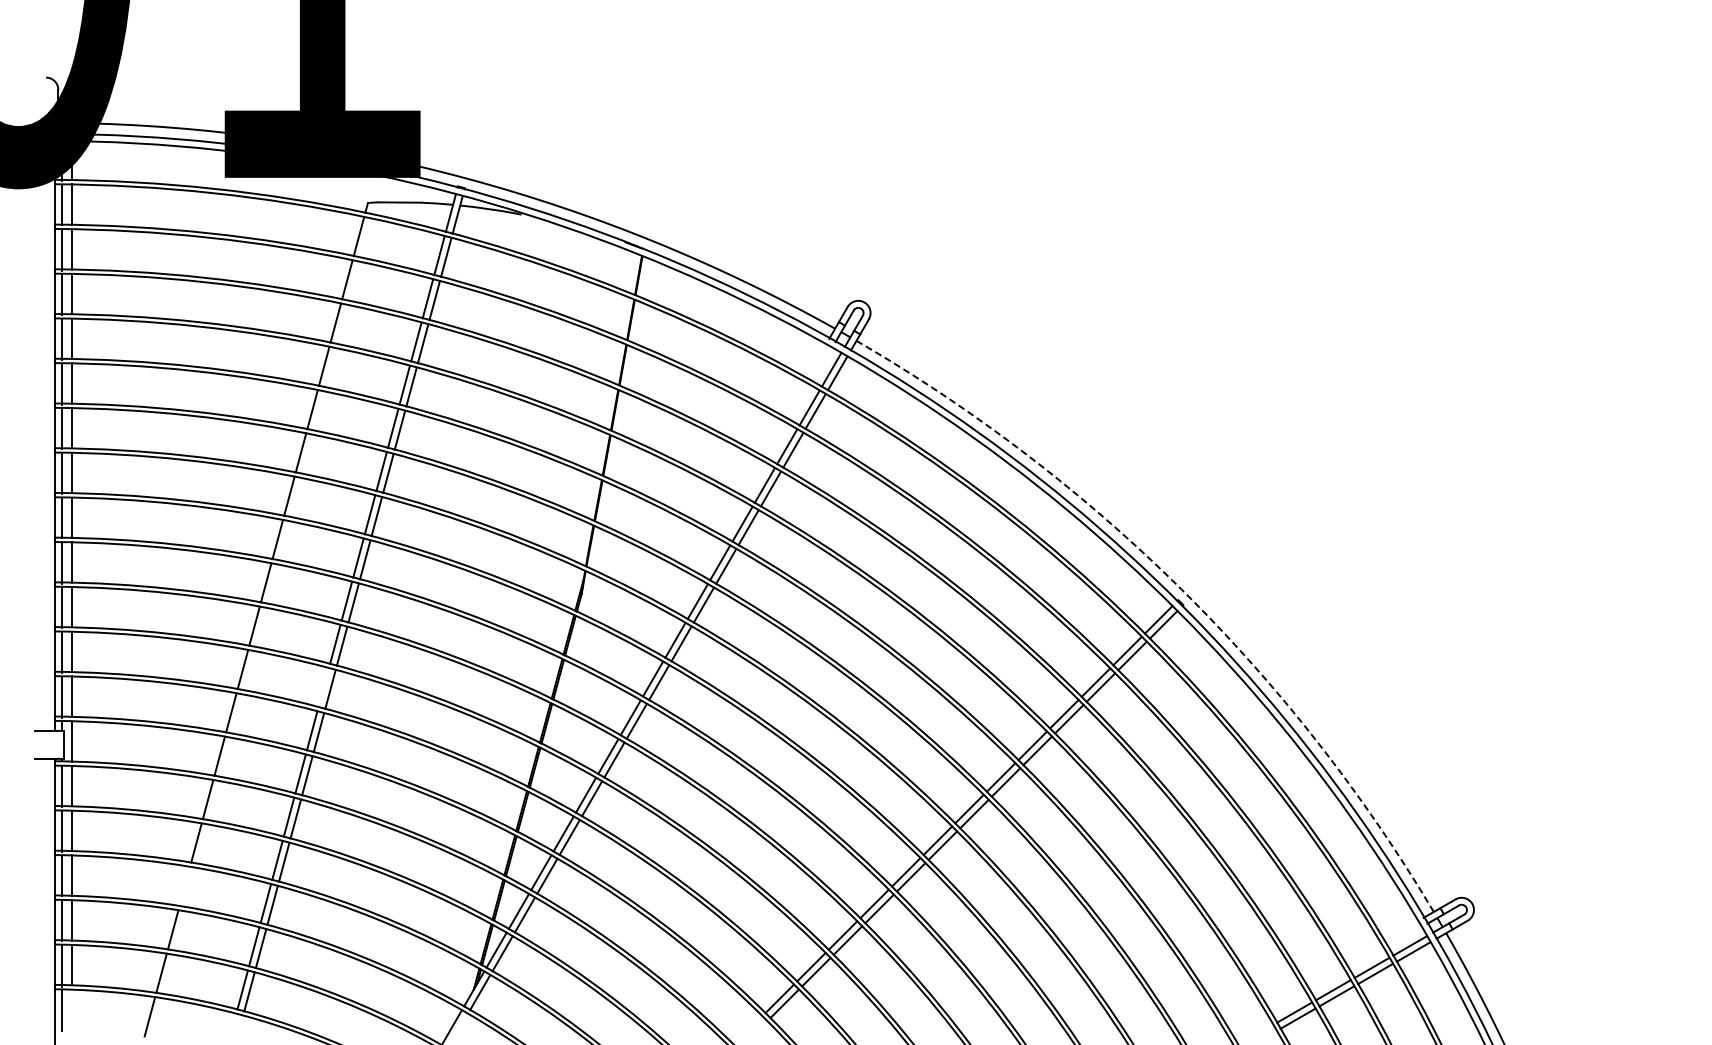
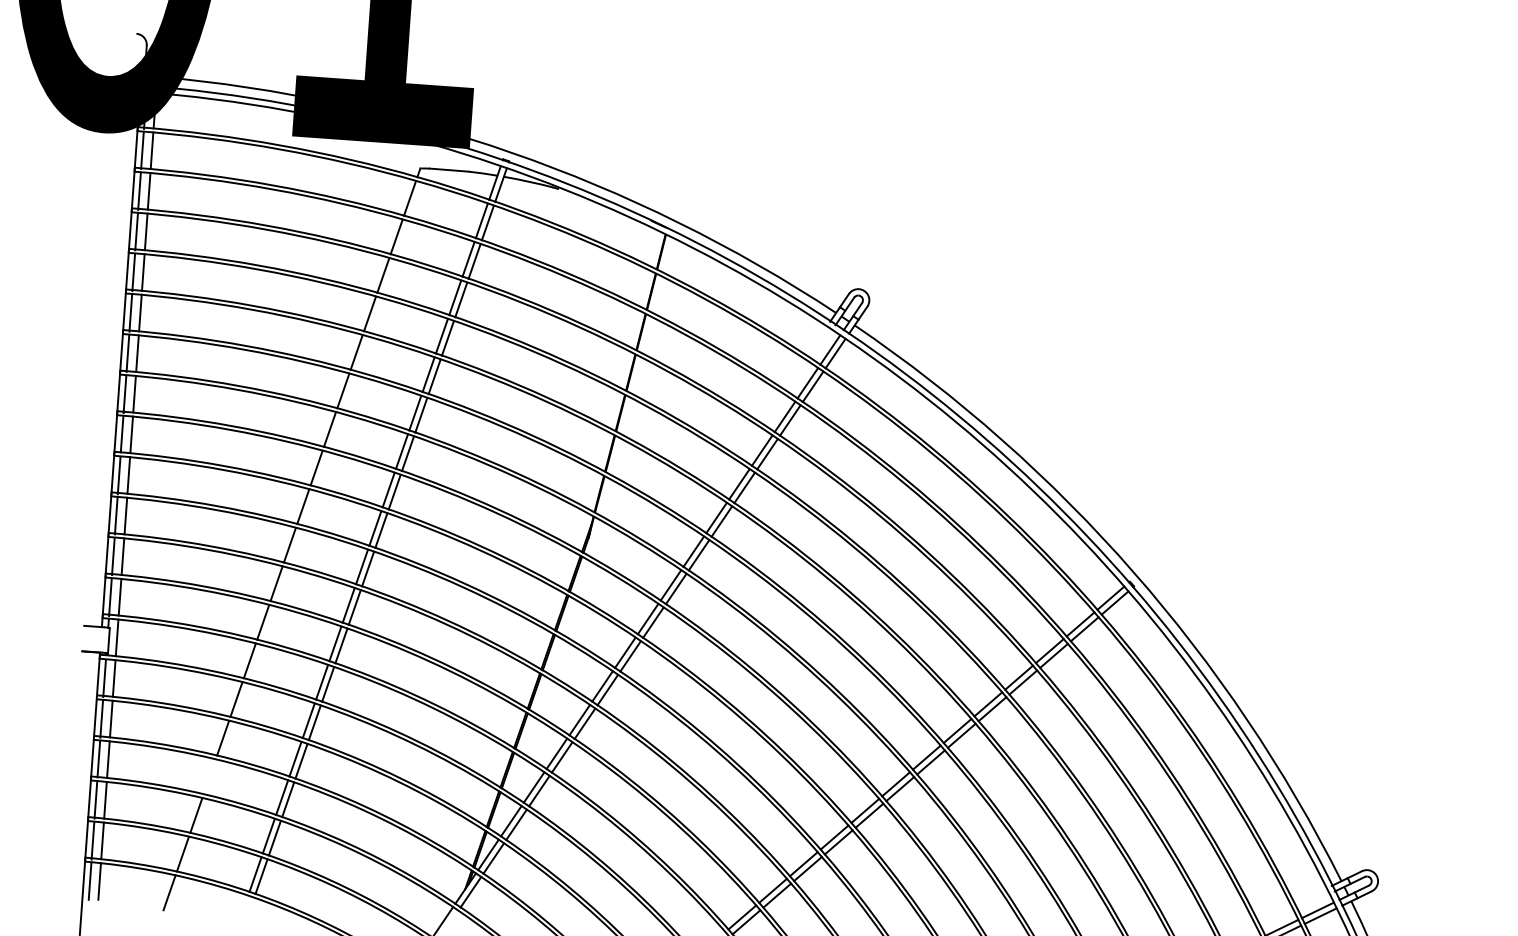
arc: (1181, 589) -> (1133, 572), dashed -> solid
line: (323, 687) -> (348, 605), added
line: (72, 1009) -> (99, 881), added

